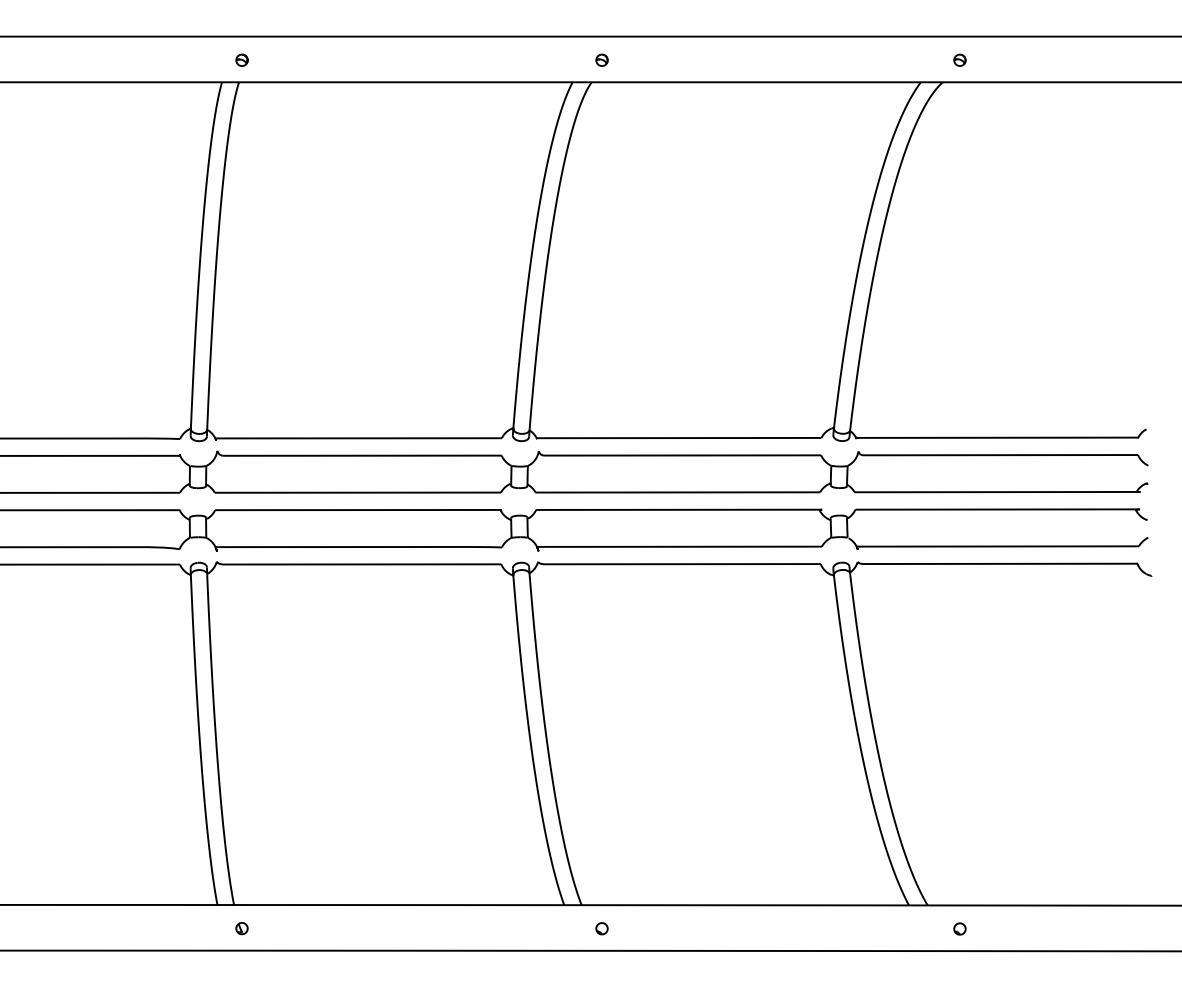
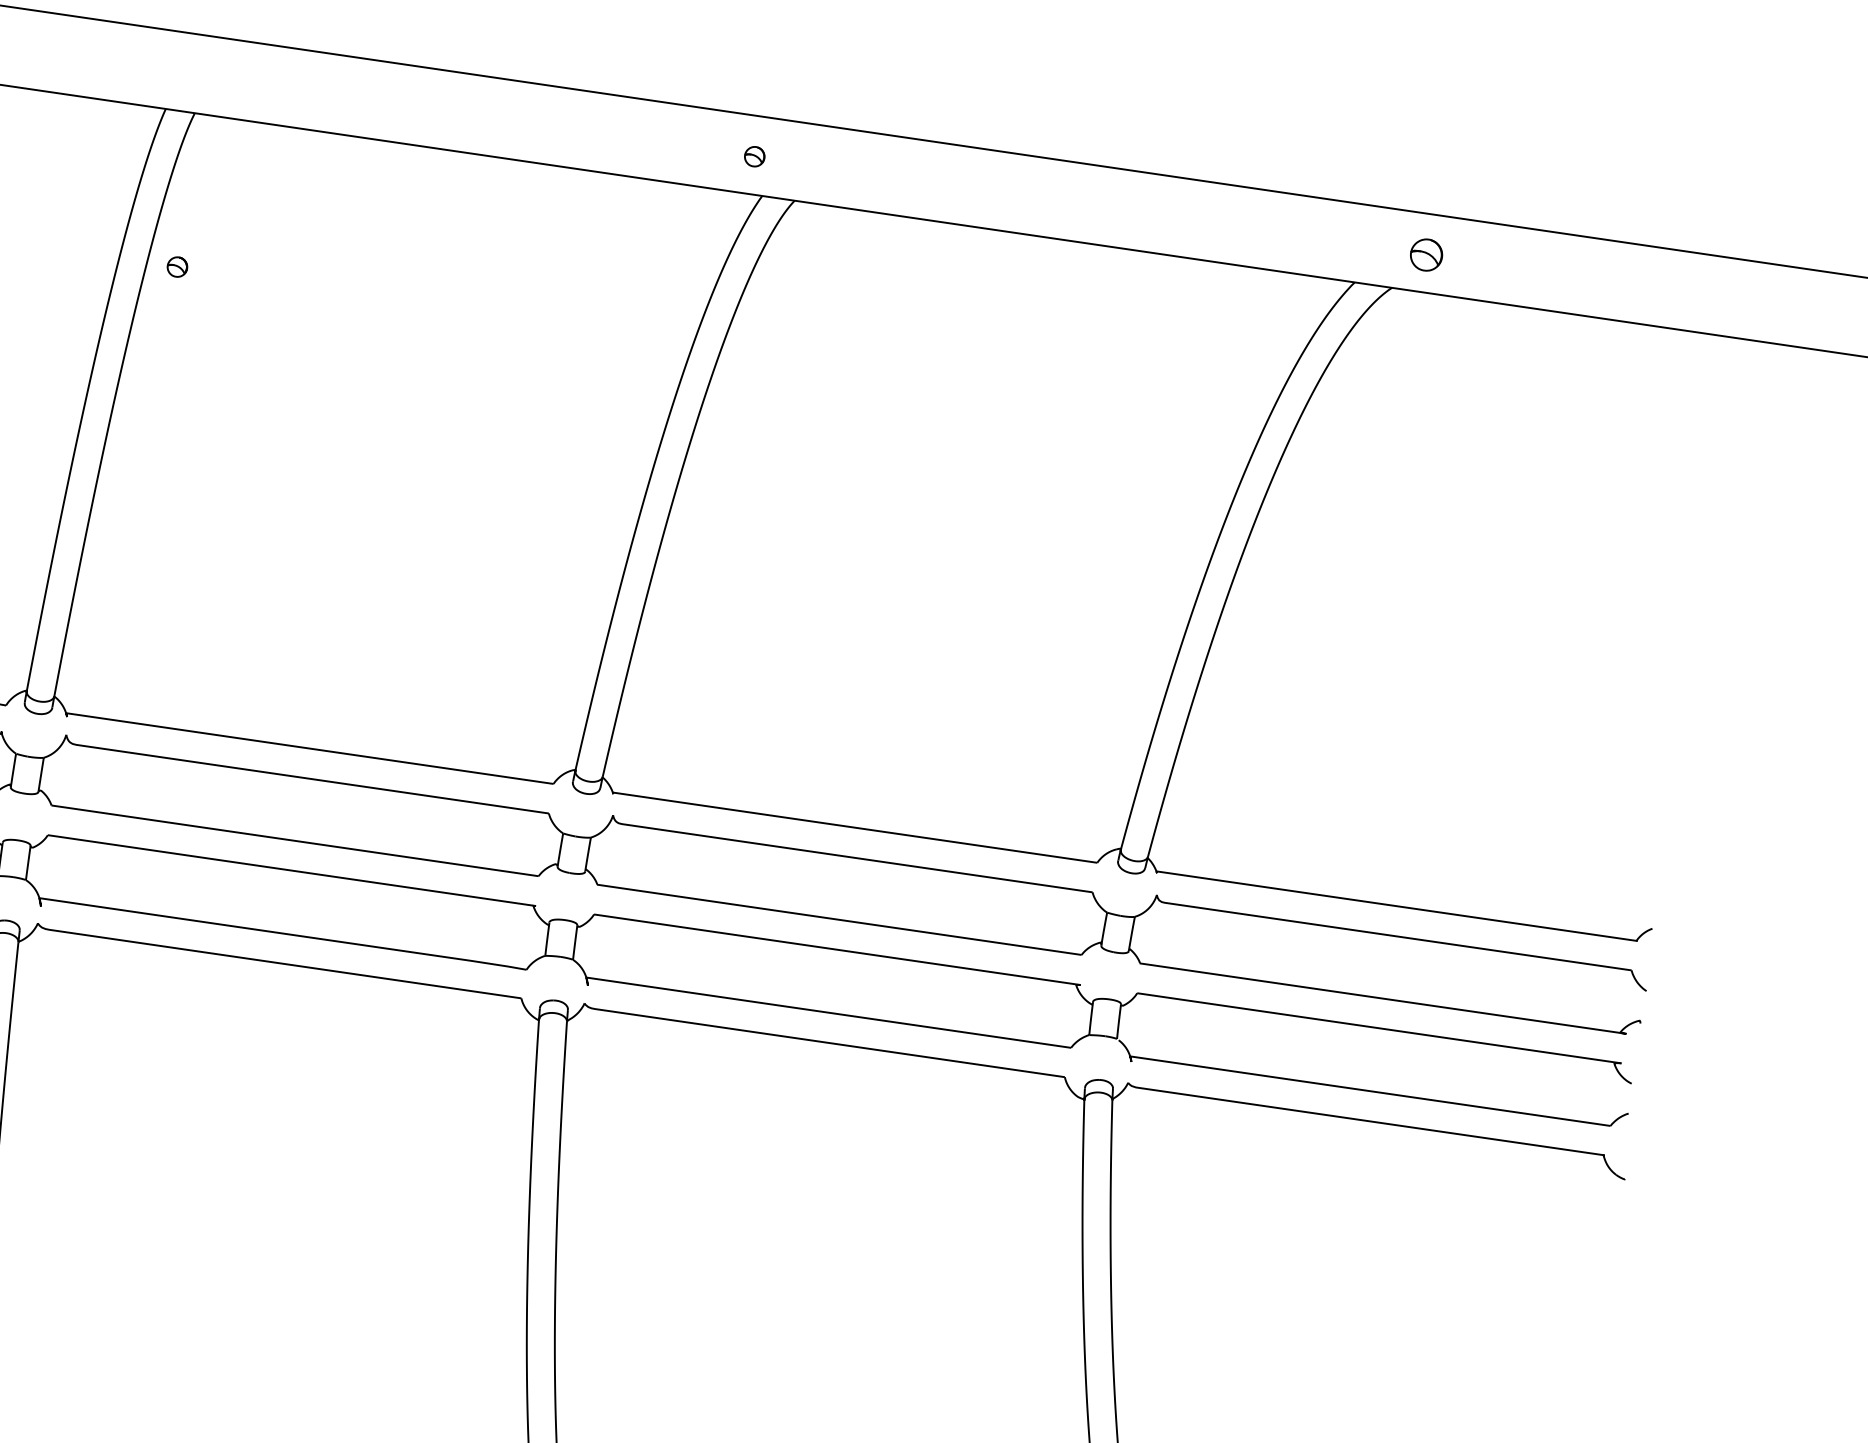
part: (241, 59) -> (176, 265), moved
part: (601, 59) -> (754, 155), moved
part: (959, 59) -> (1426, 253), size x1.6

